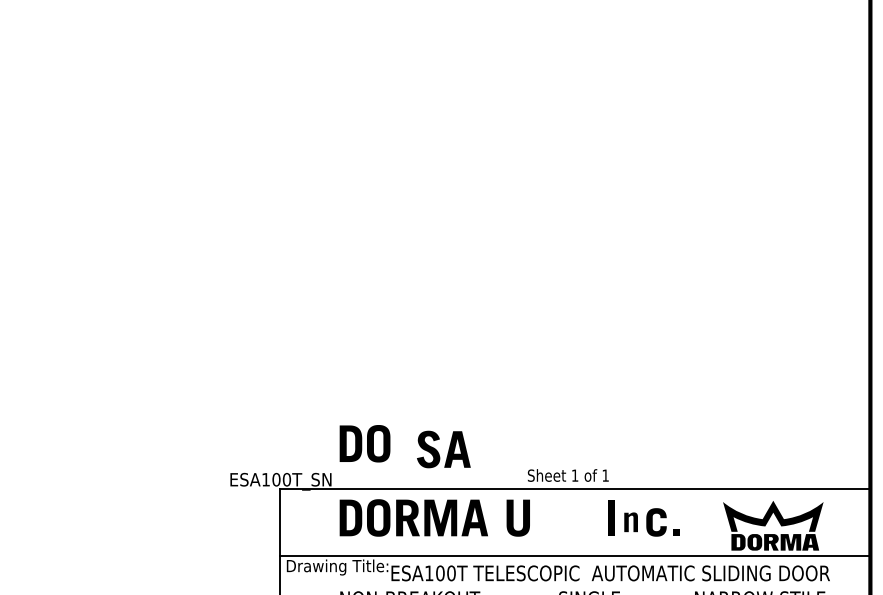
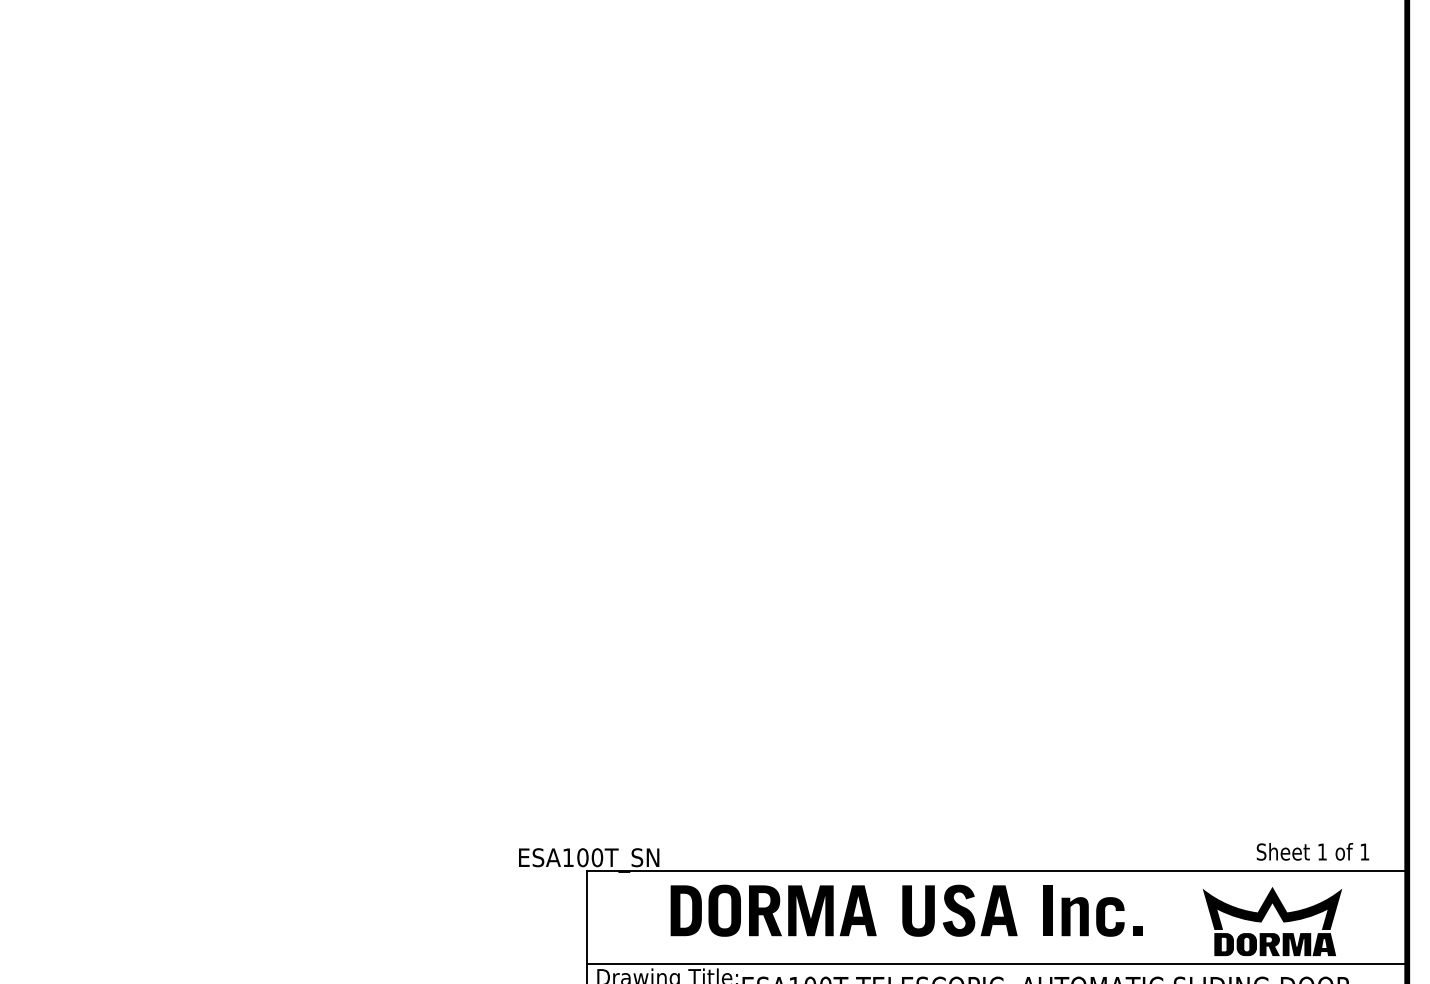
part: (364, 443) -> (705, 807), removed
part: (448, 450) -> (986, 911), moved
text: (567, 475) -> (1312, 851), moved
part: (630, 522) -> (1074, 916), size x1.43

